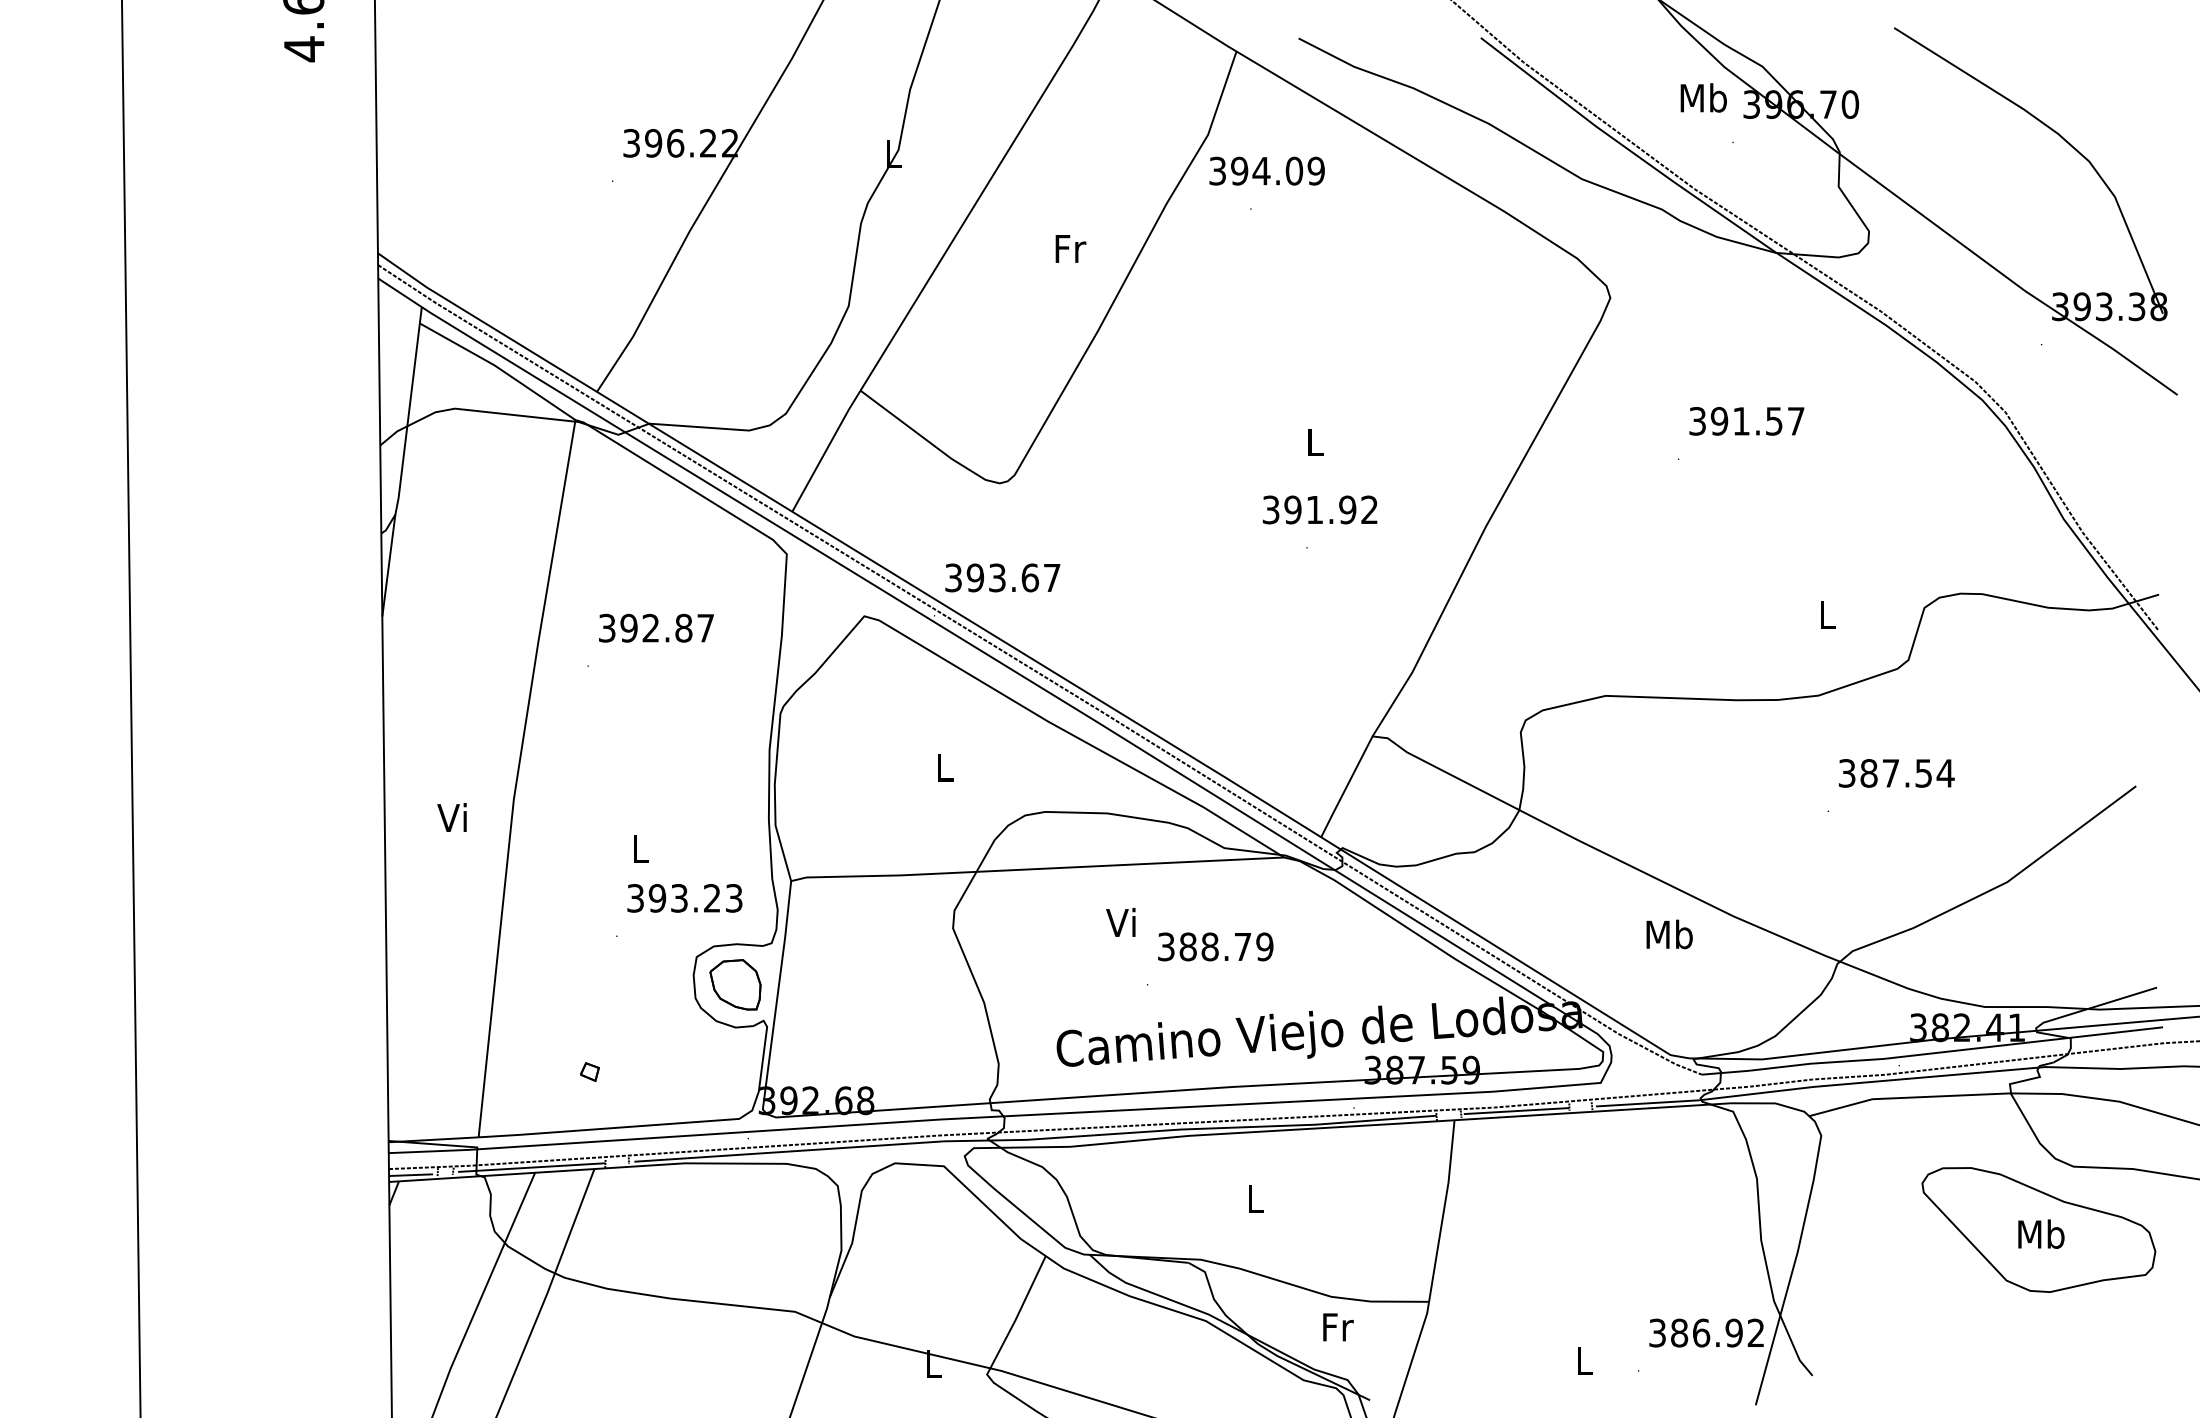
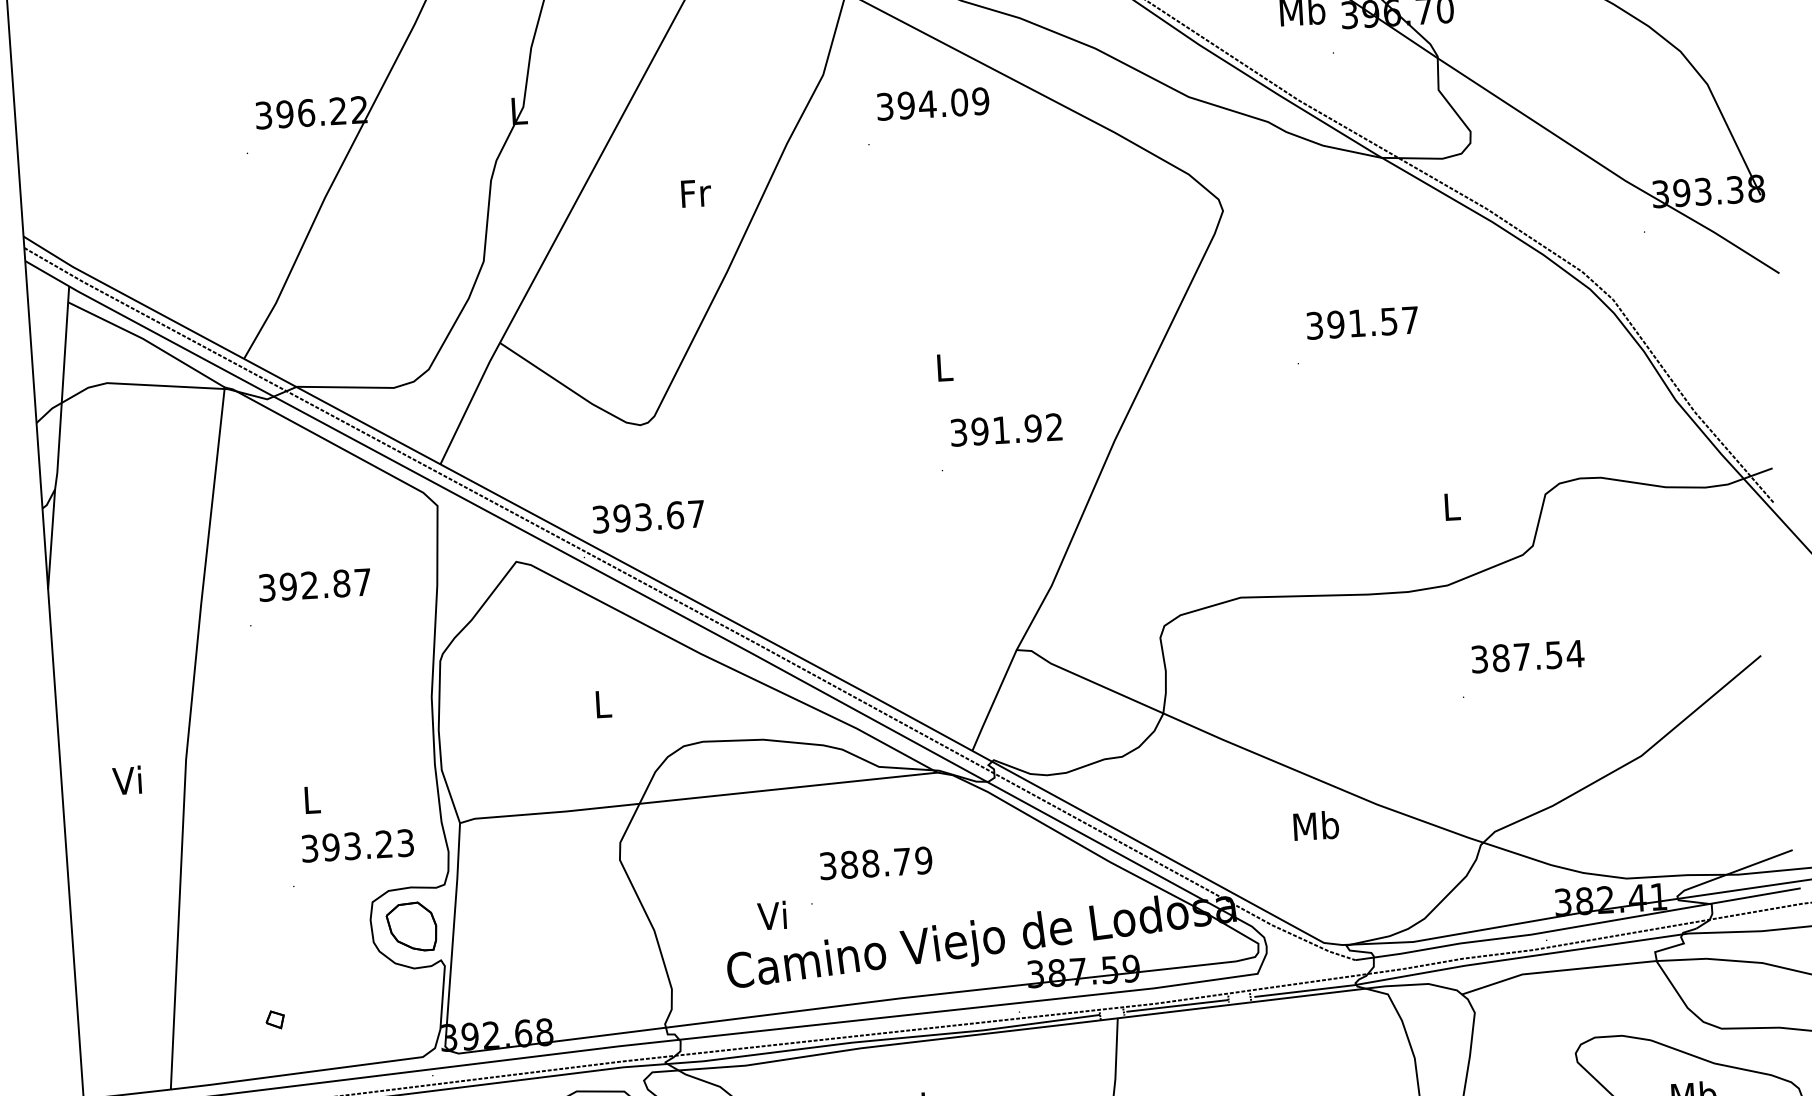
text: (1266, 170) -> (932, 103), moved
text: (1319, 509) -> (1005, 429), moved
text: (1120, 921) -> (771, 914), moved

